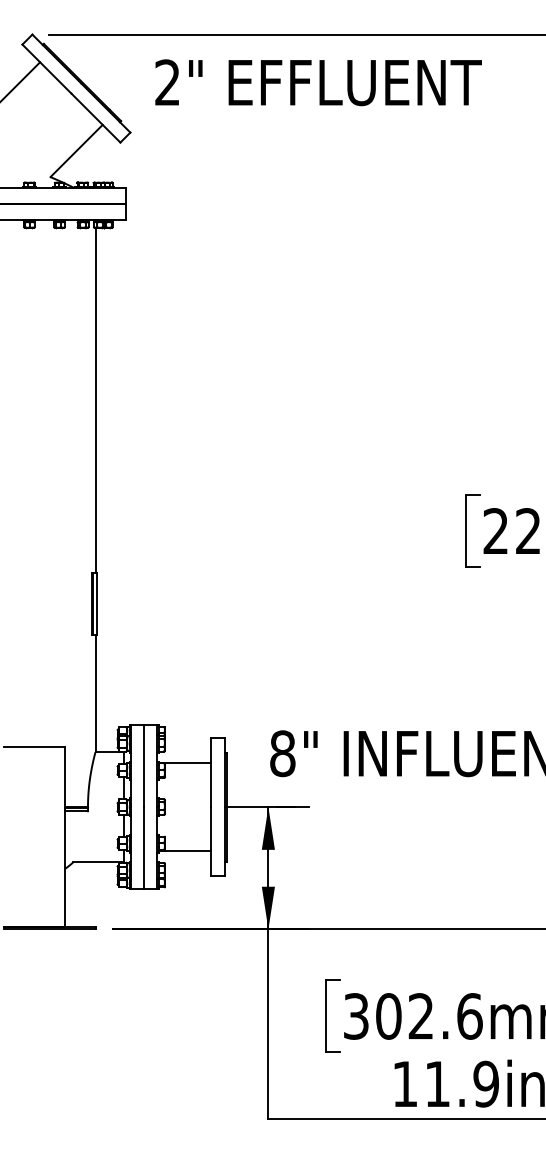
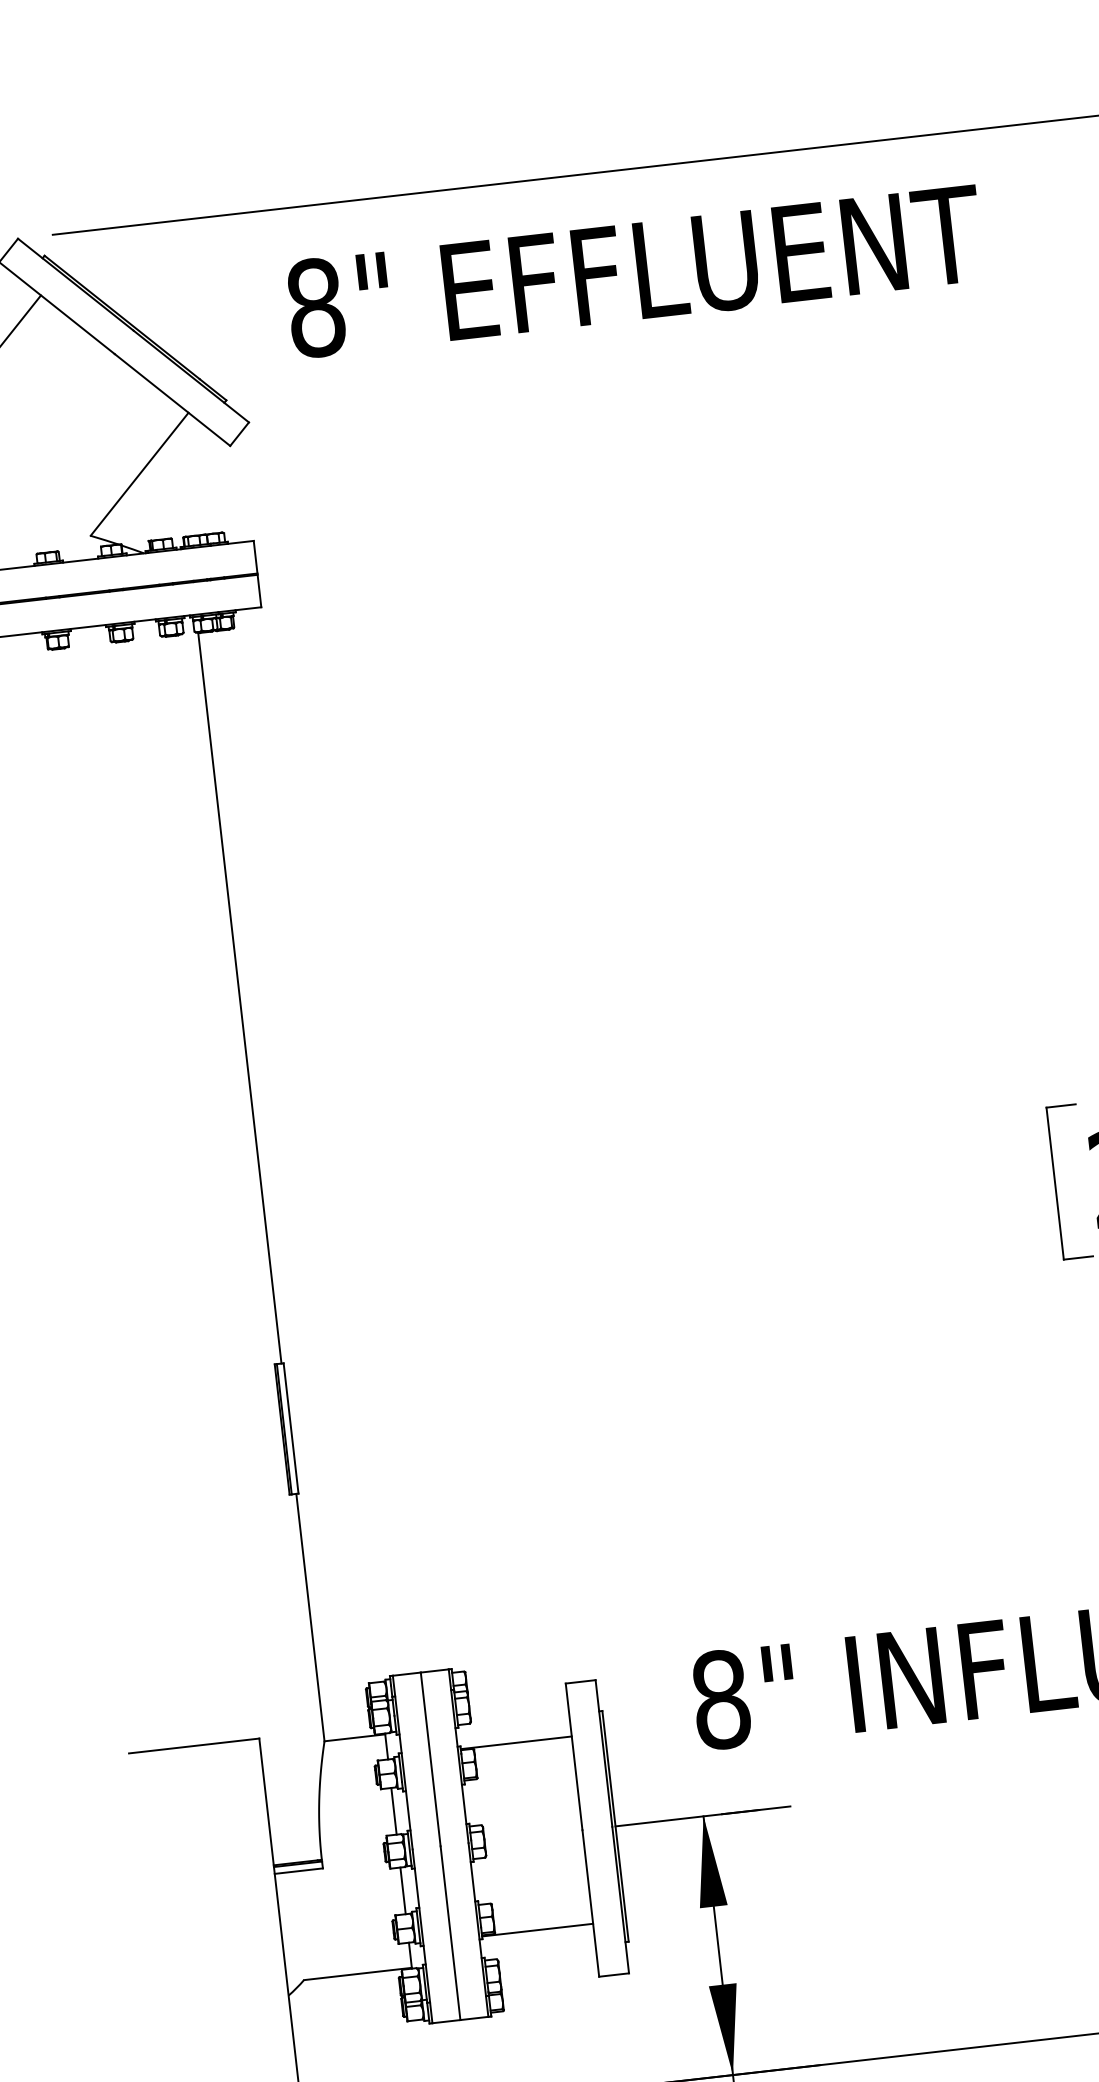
text: (167, 82) -> (315, 307), 2" -> 8"

